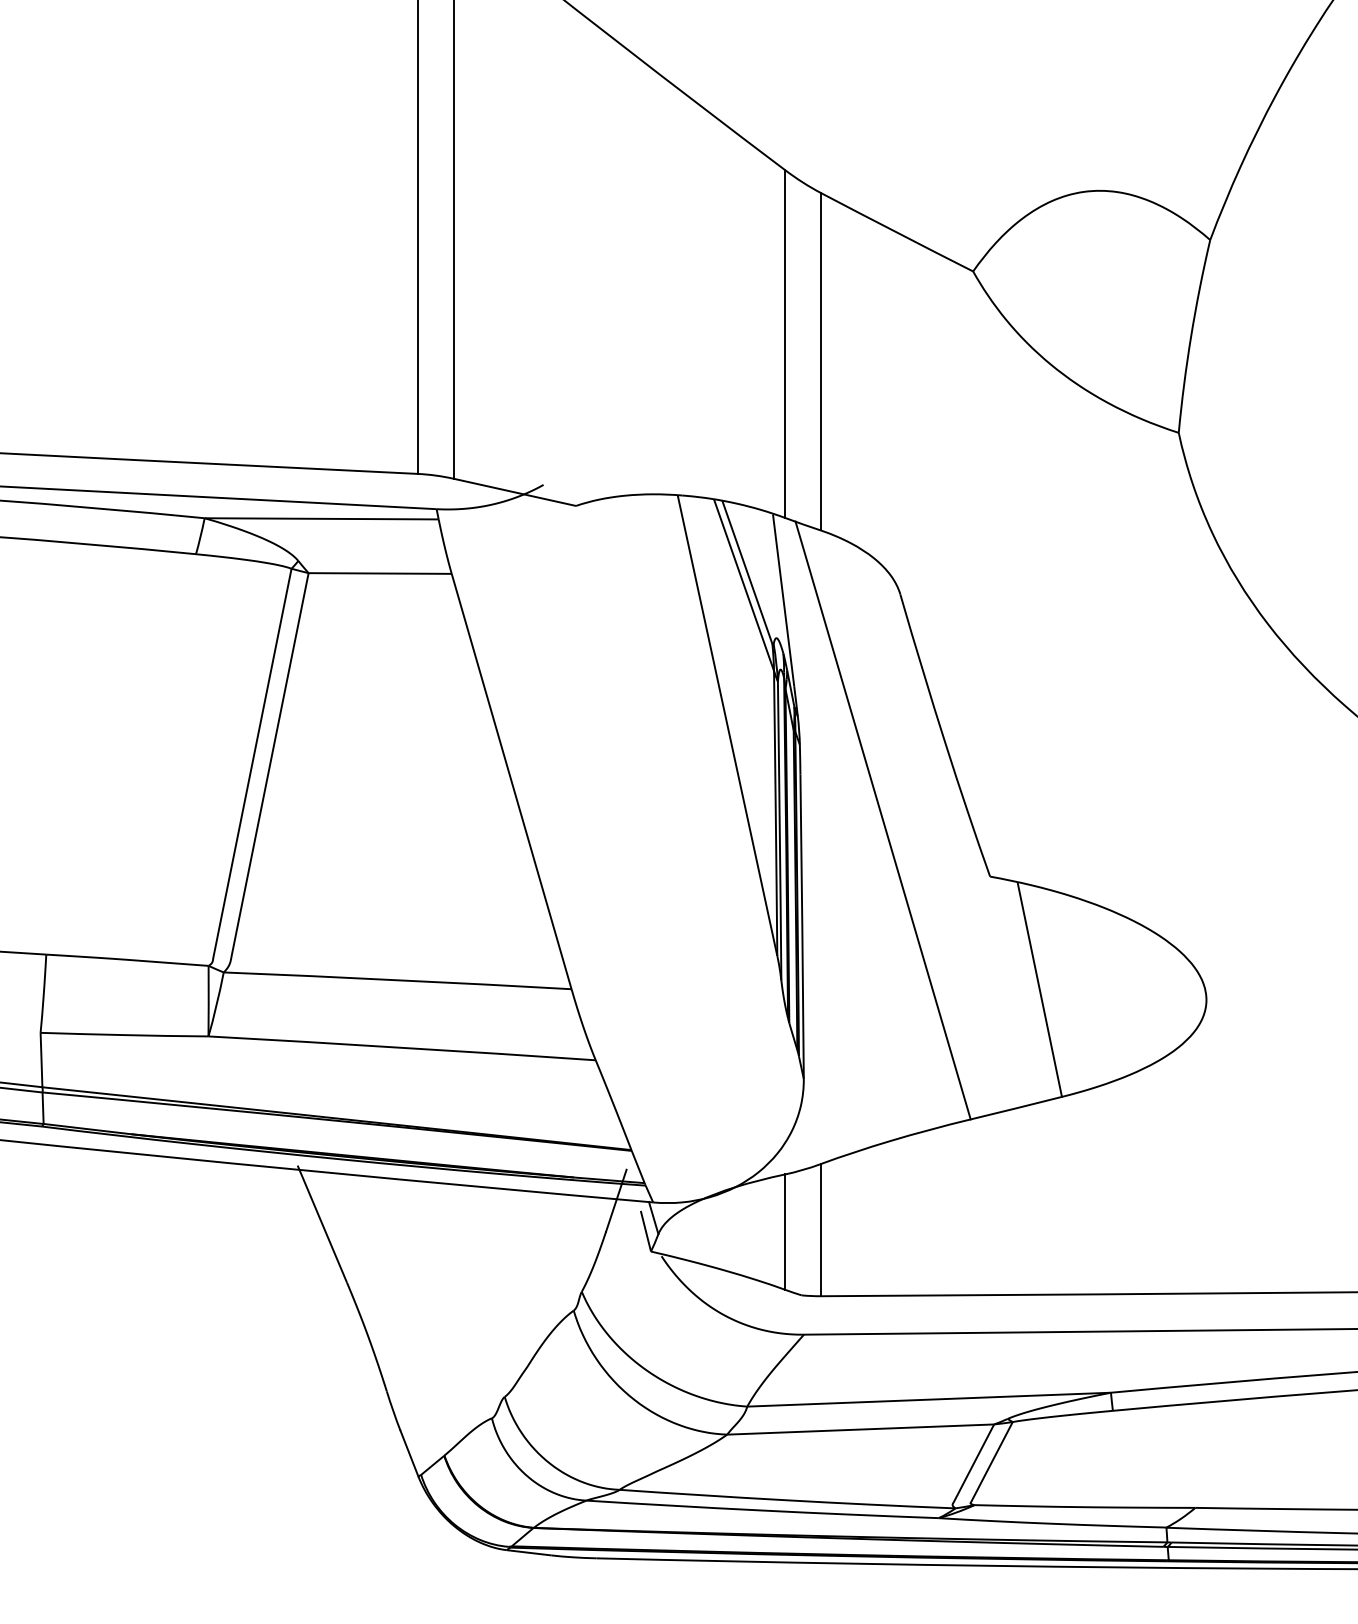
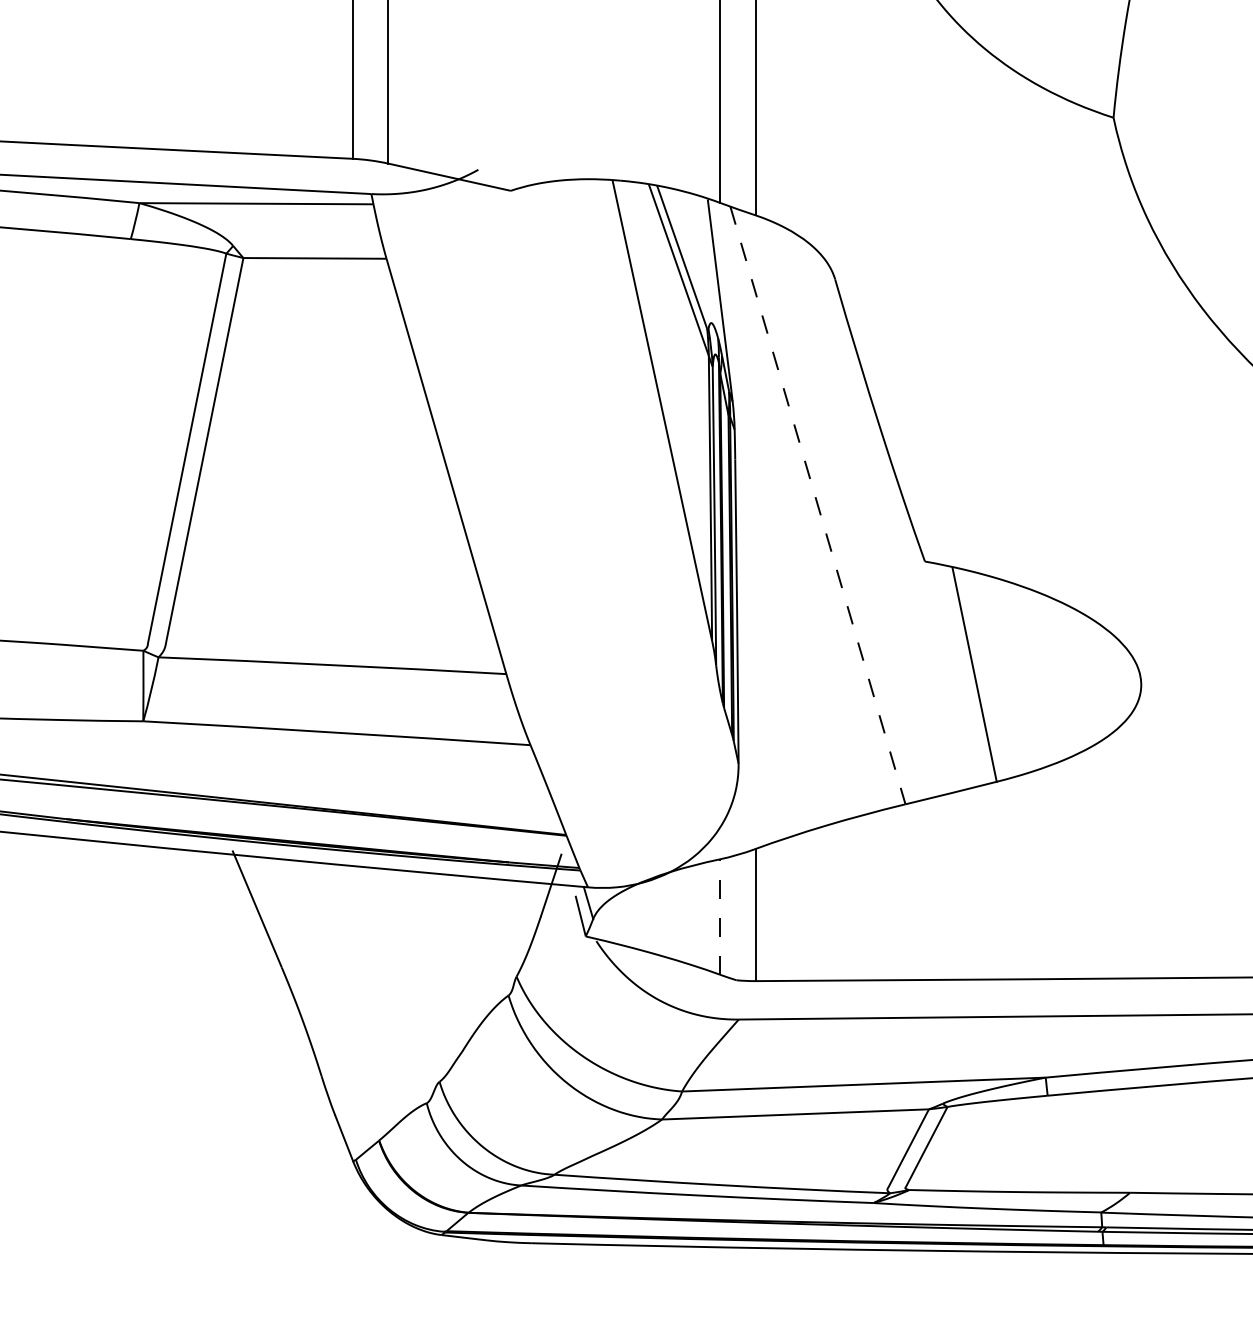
line: (883, 820) -> (818, 505), solid -> dashed
line: (785, 1232) -> (720, 917), solid -> dashed

